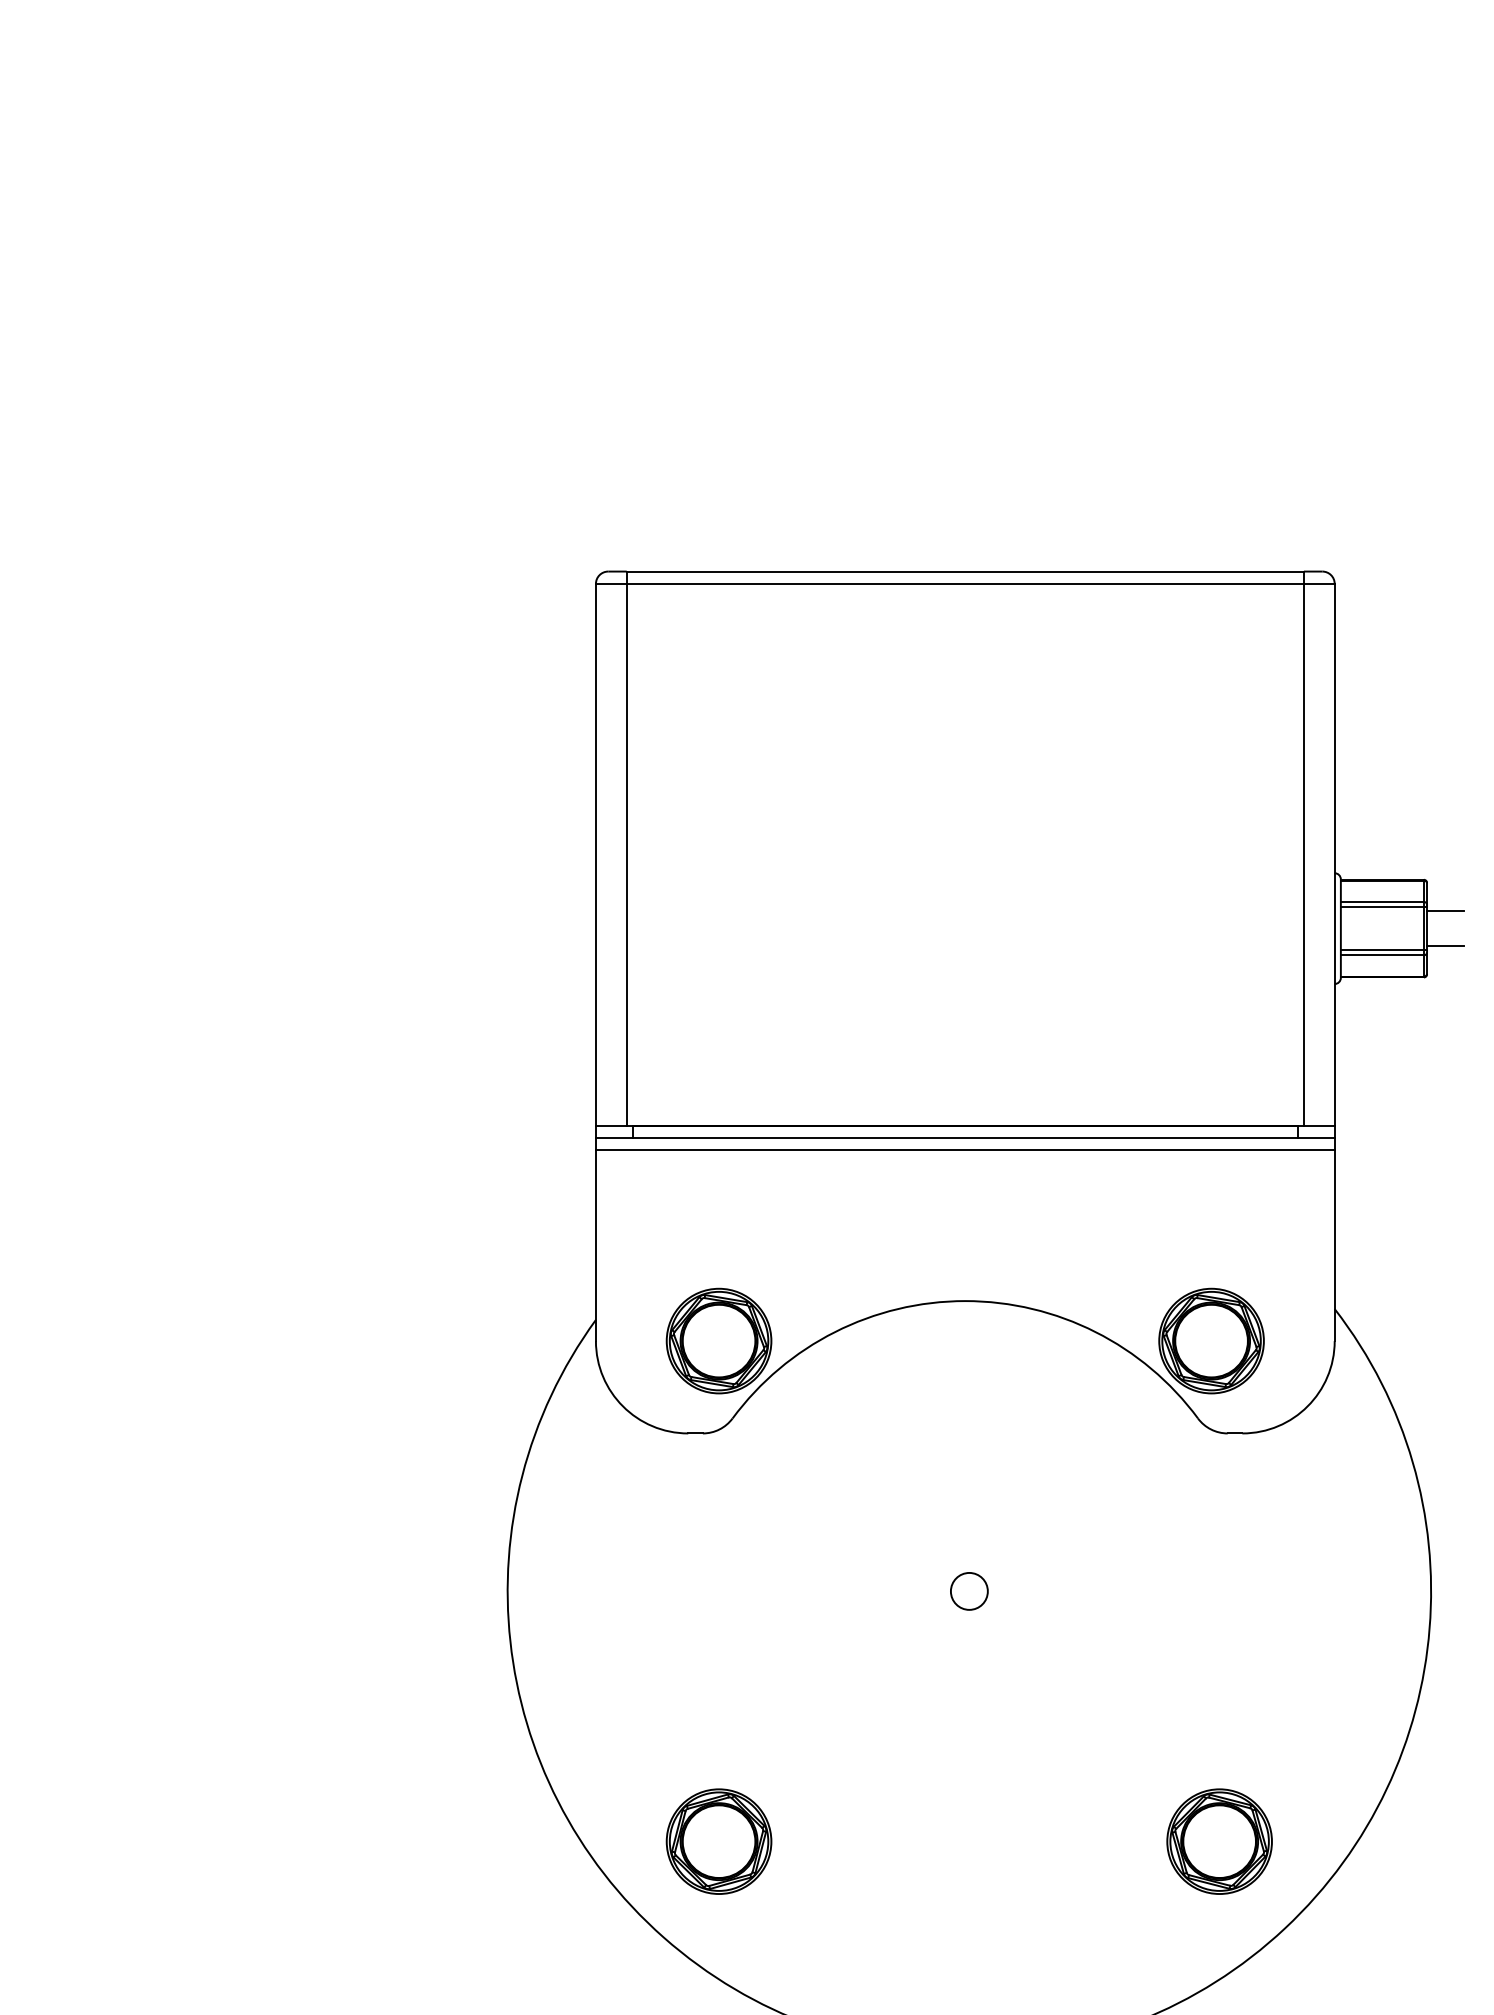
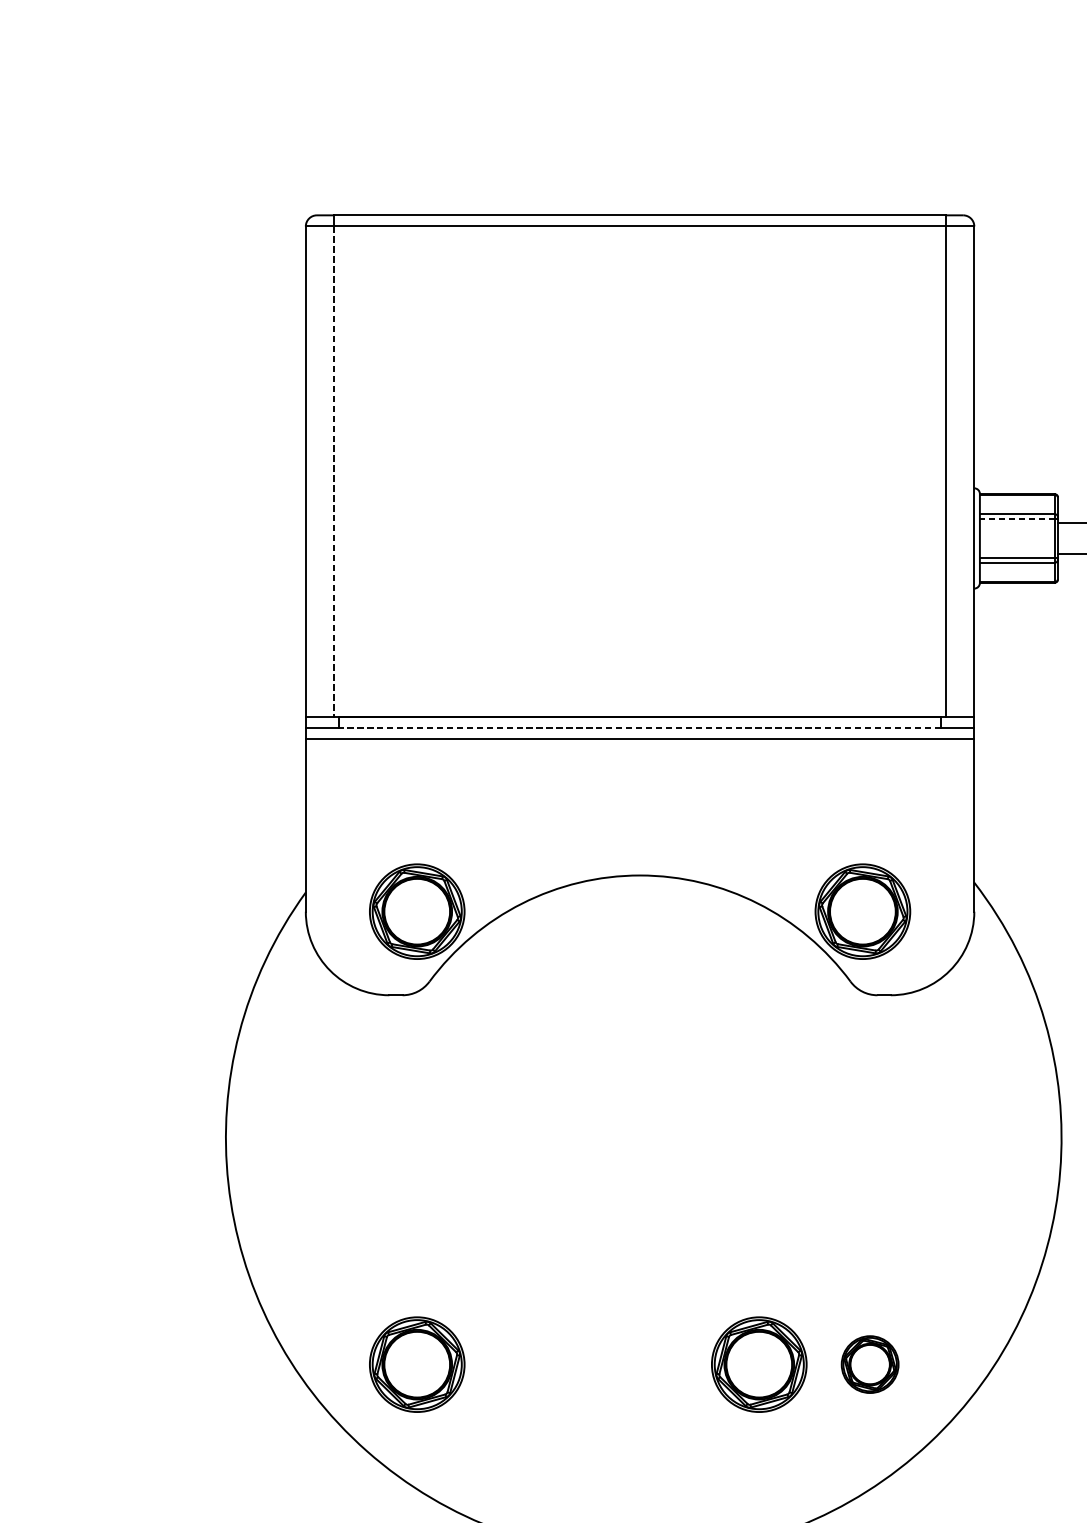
line: (626, 854) -> (333, 471), solid -> dashed
line: (1382, 907) -> (1017, 519), solid -> dashed
line: (964, 1137) -> (639, 727), solid -> dashed
circle: (969, 1591) -> (643, 1138), removed
part: (1096, 1841) -> (758, 1364), added
part: (1219, 1841) -> (870, 1364), size x0.6

